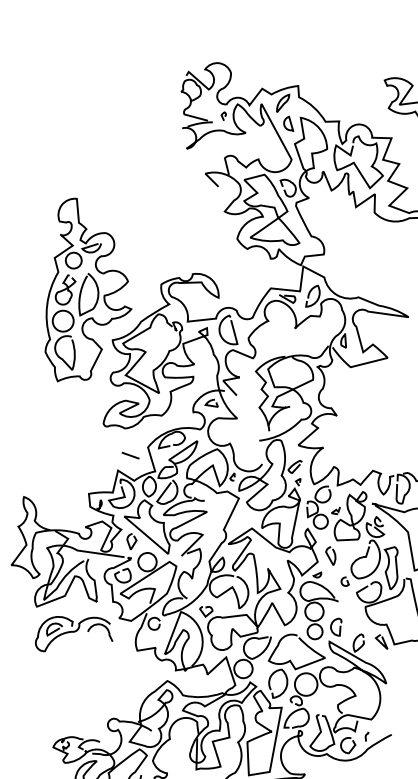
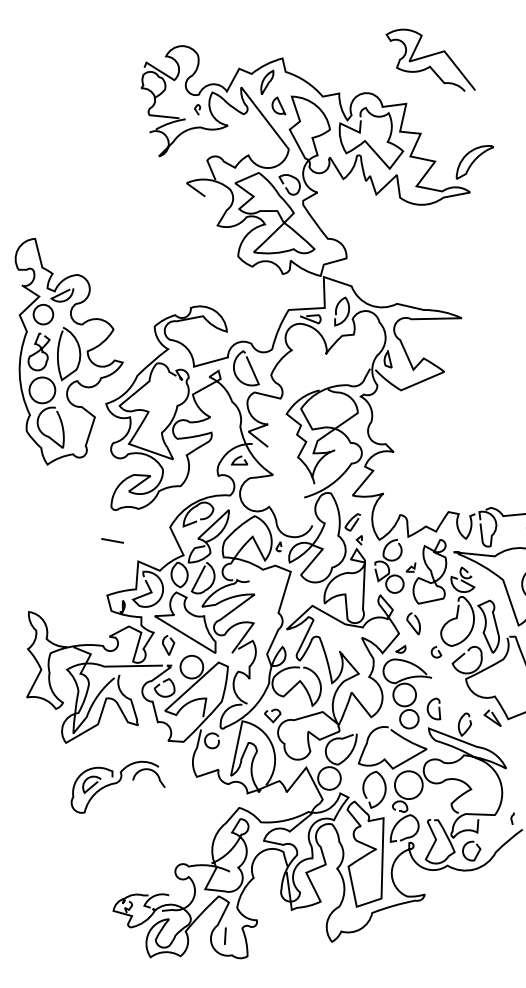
line: (130, 455) -> (112, 540), moved
part: (74, 634) -> (117, 786), moved
curve: (366, 736) -> (512, 818), moved

